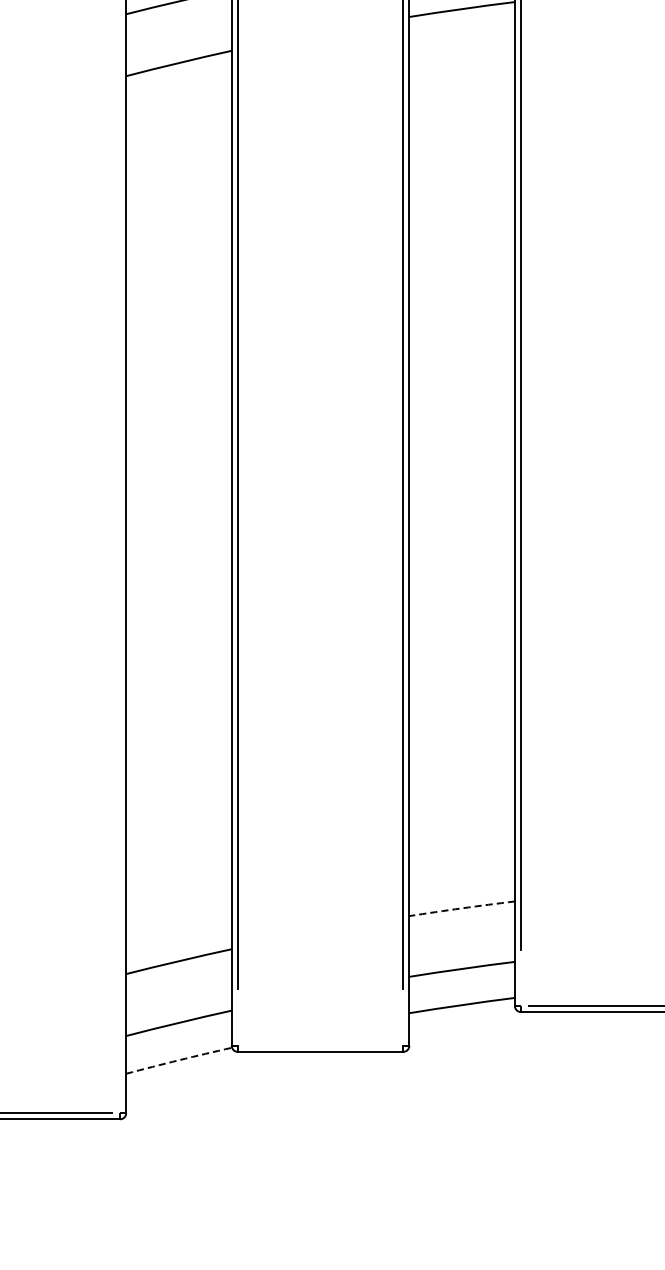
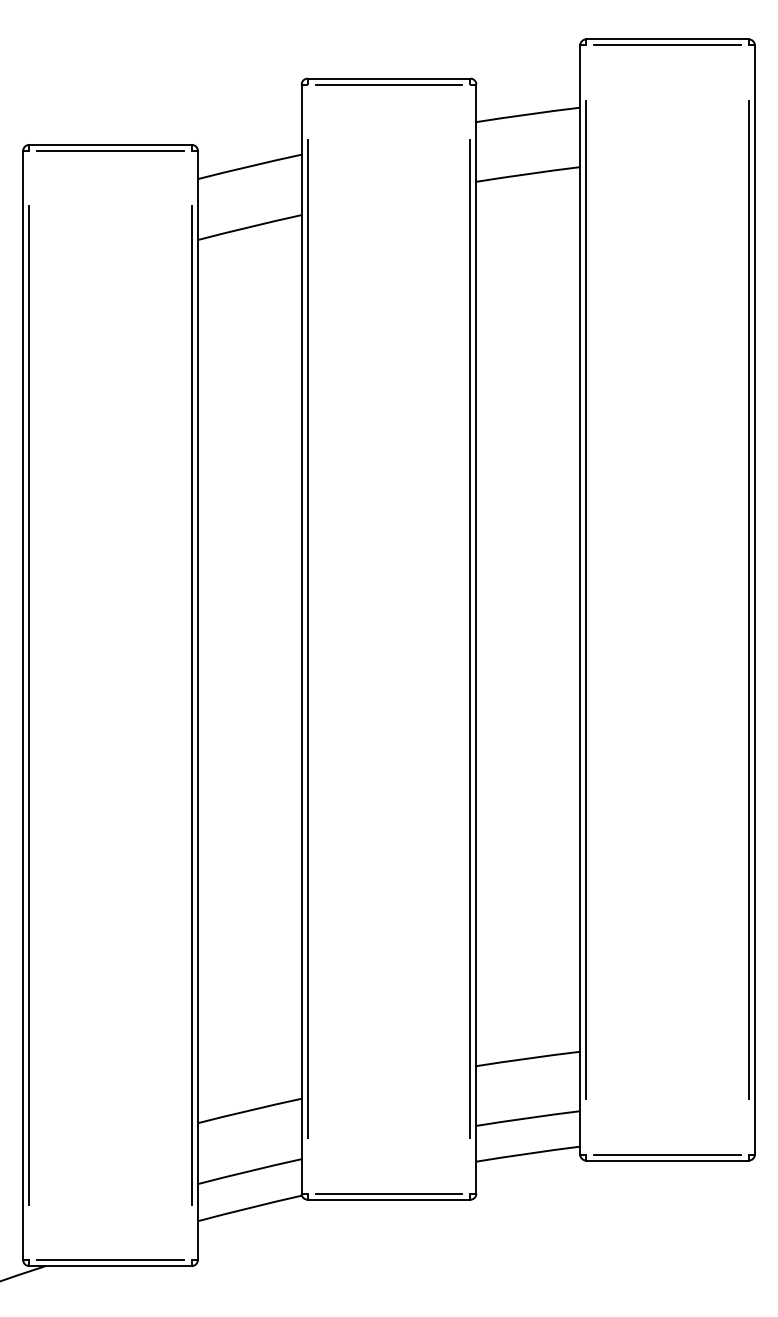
line: (119, 549) -> (191, 705), added
arc: (462, 908) -> (528, 1058), dashed -> solid
line: (320, 1045) -> (388, 1193), added
arc: (178, 1059) -> (249, 1207), dashed -> solid

